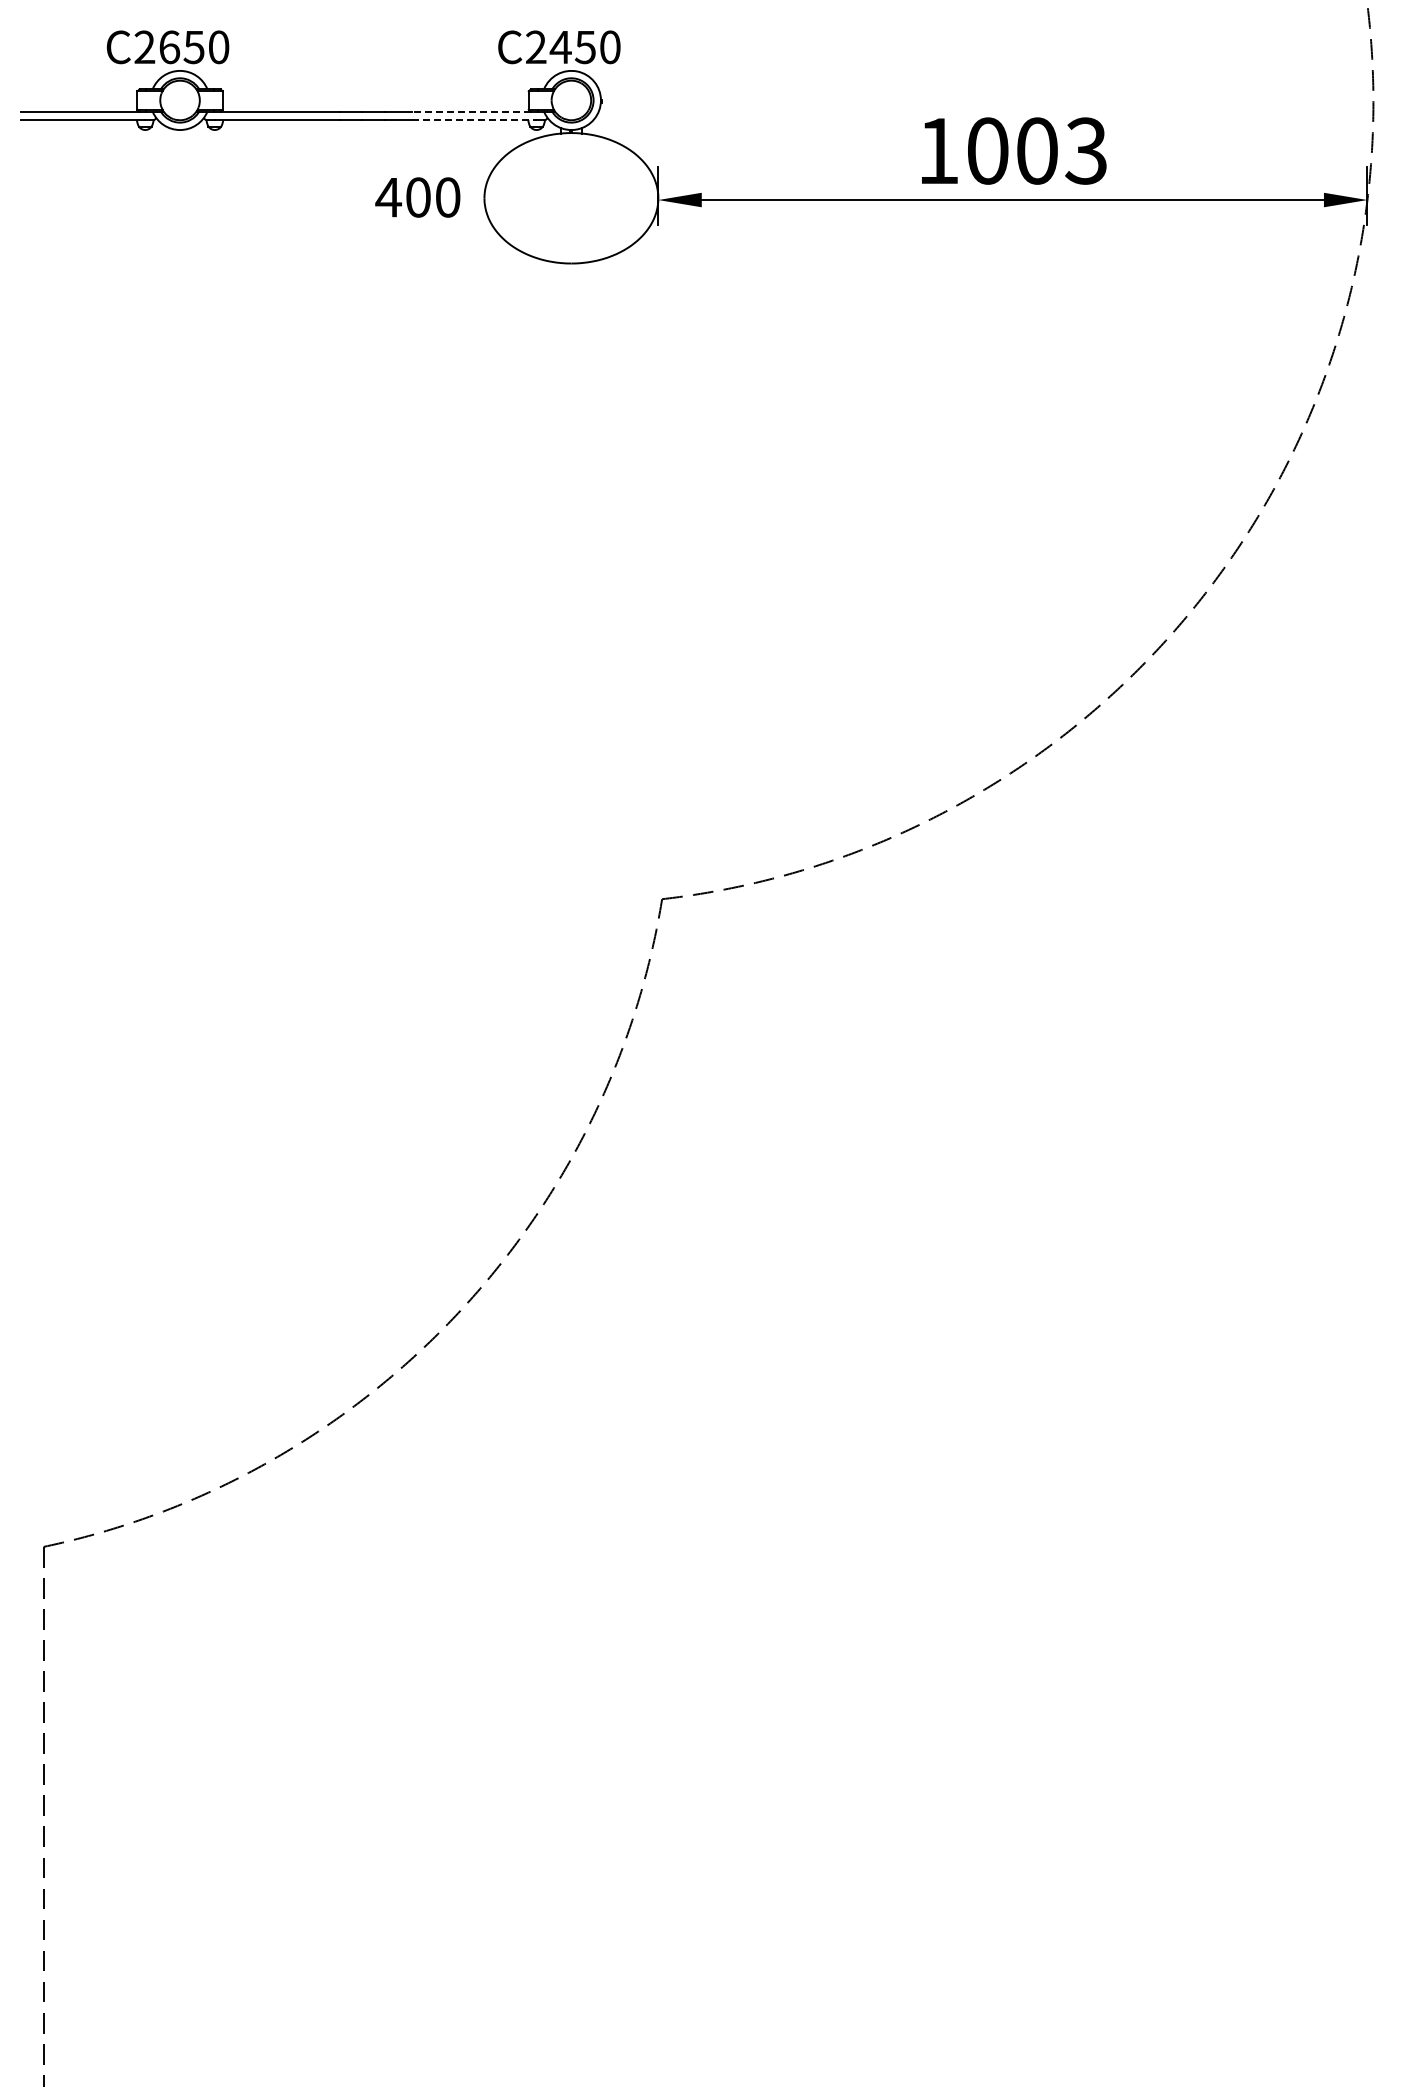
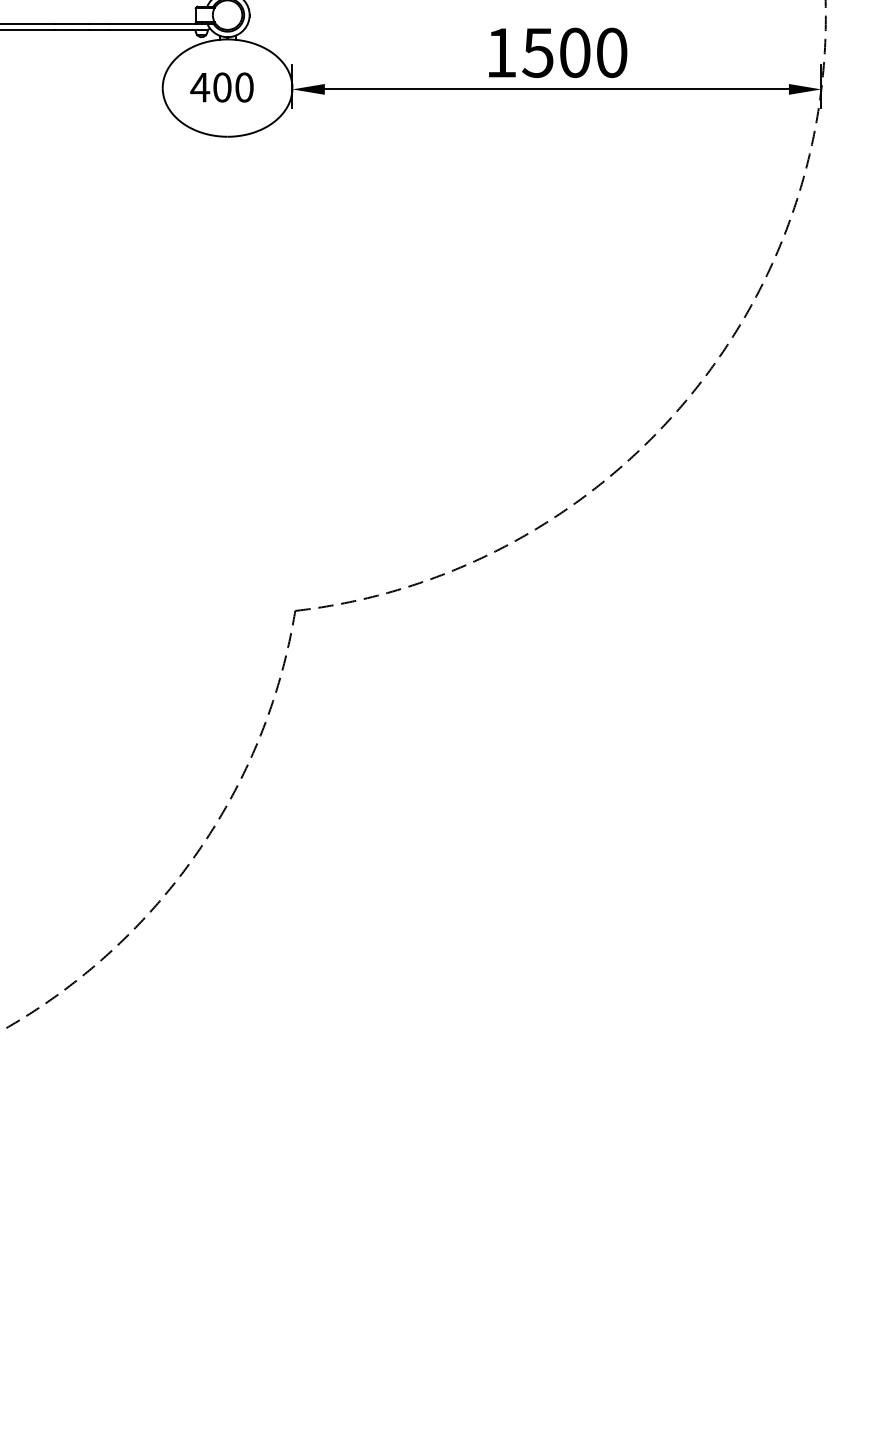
line: (471, 111) -> (153, 23), dashed -> solid
line: (474, 120) -> (155, 30), dashed -> solid
text: (1036, 150) -> (574, 52), 1003 -> 1500
text: (417, 197) -> (221, 87), moved

